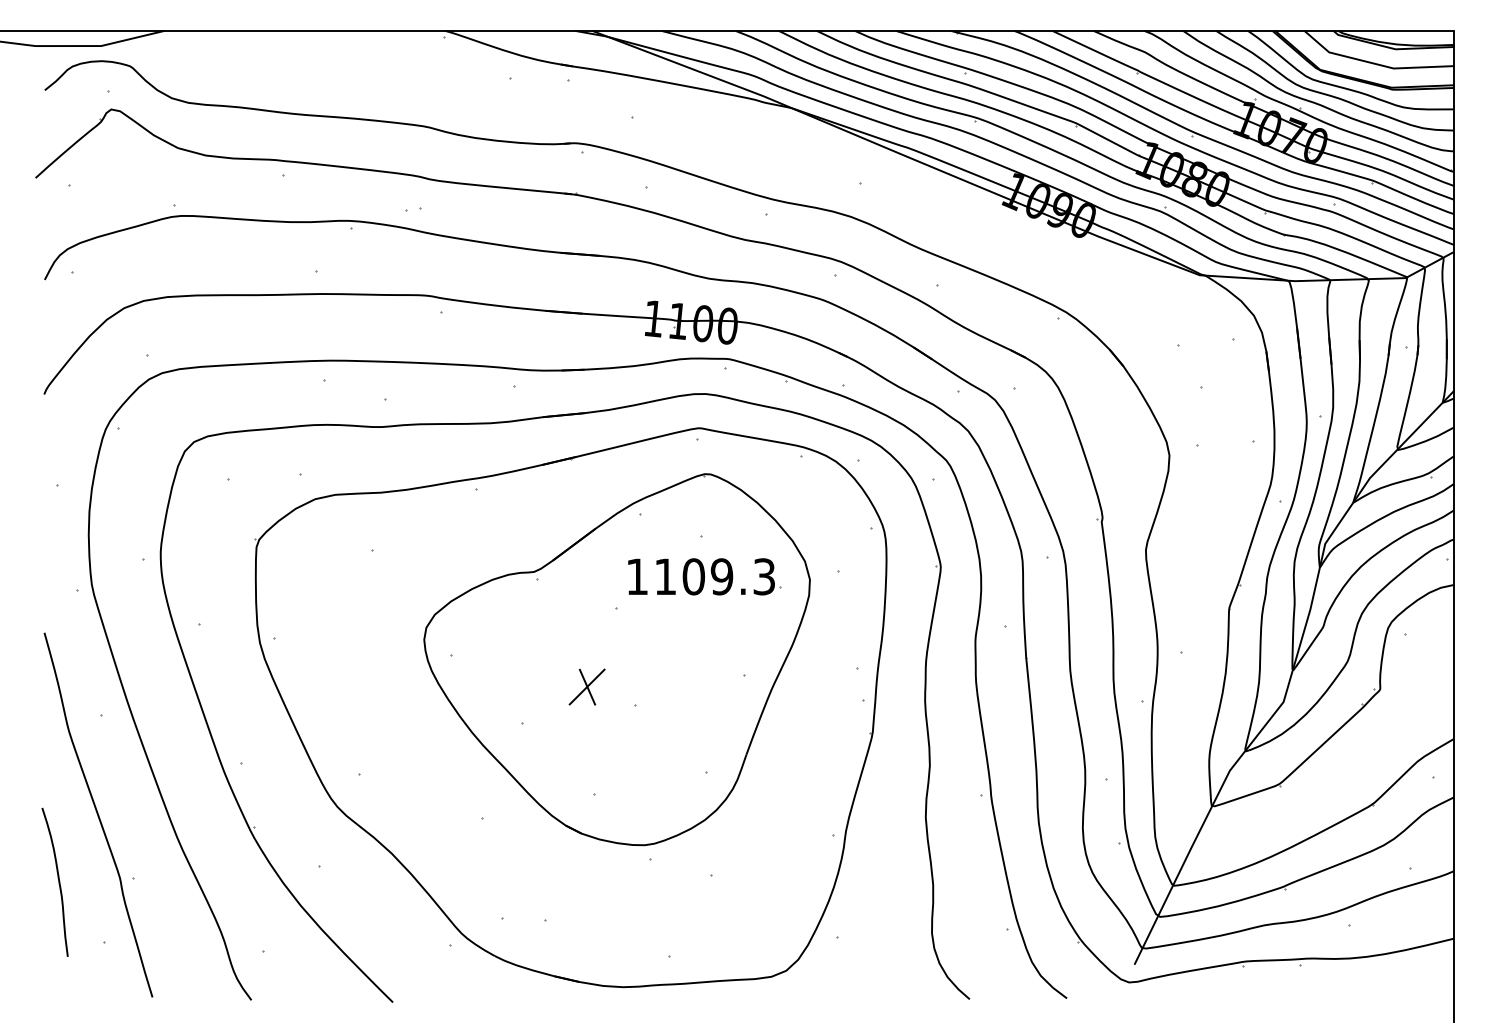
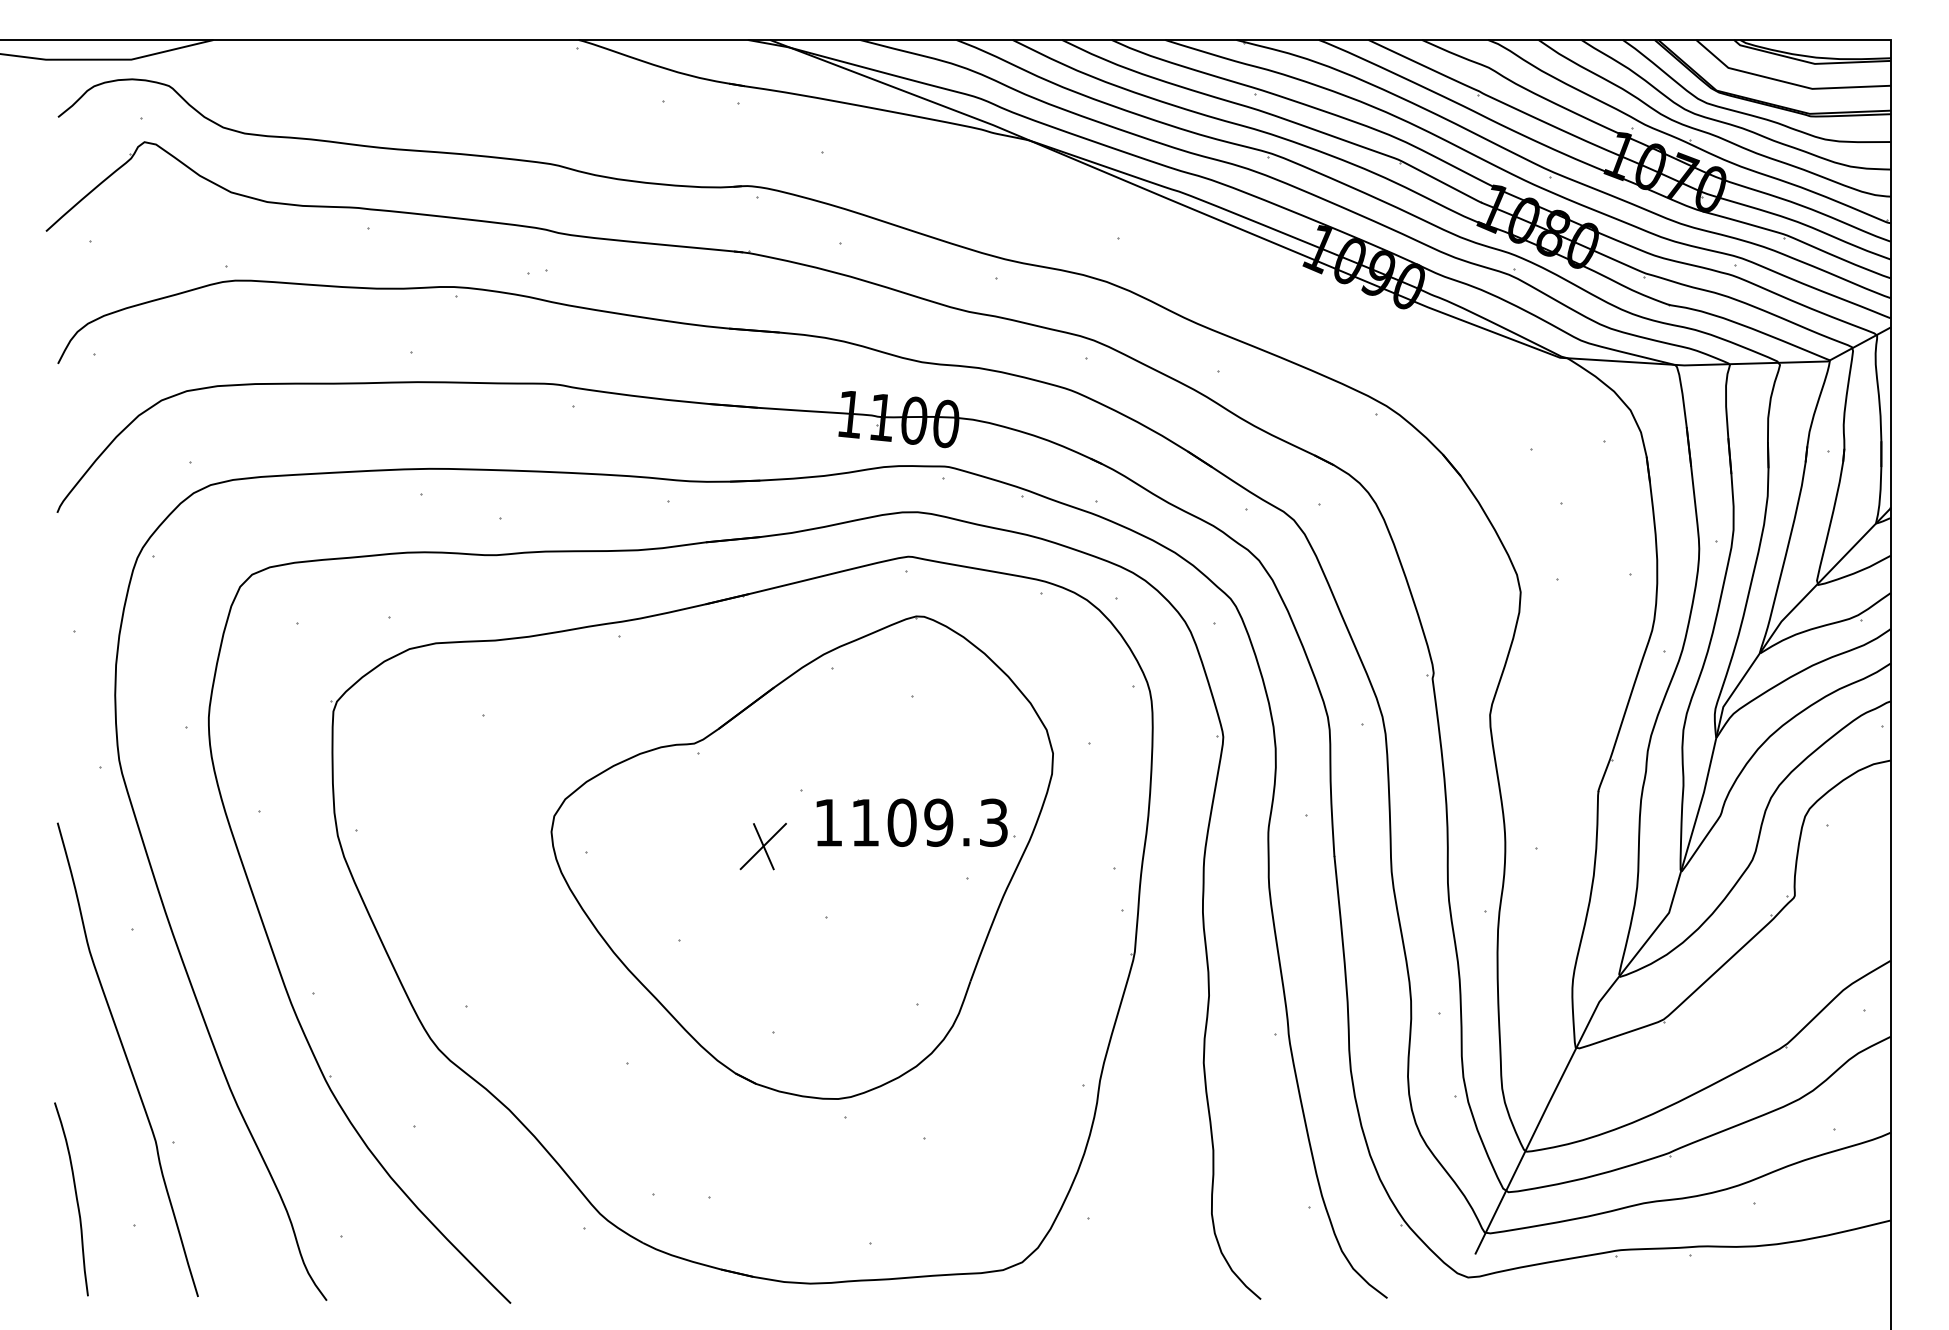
part: (704, 576) -> (915, 822), moved
part: (586, 686) -> (762, 845), moved
curve: (58, 881) -> (75, 1198), moved

